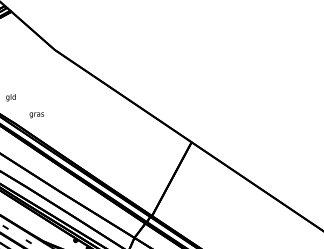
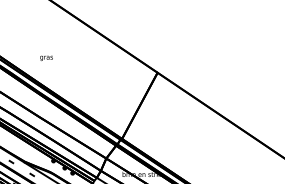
text: (36, 115) -> (46, 58), moved

